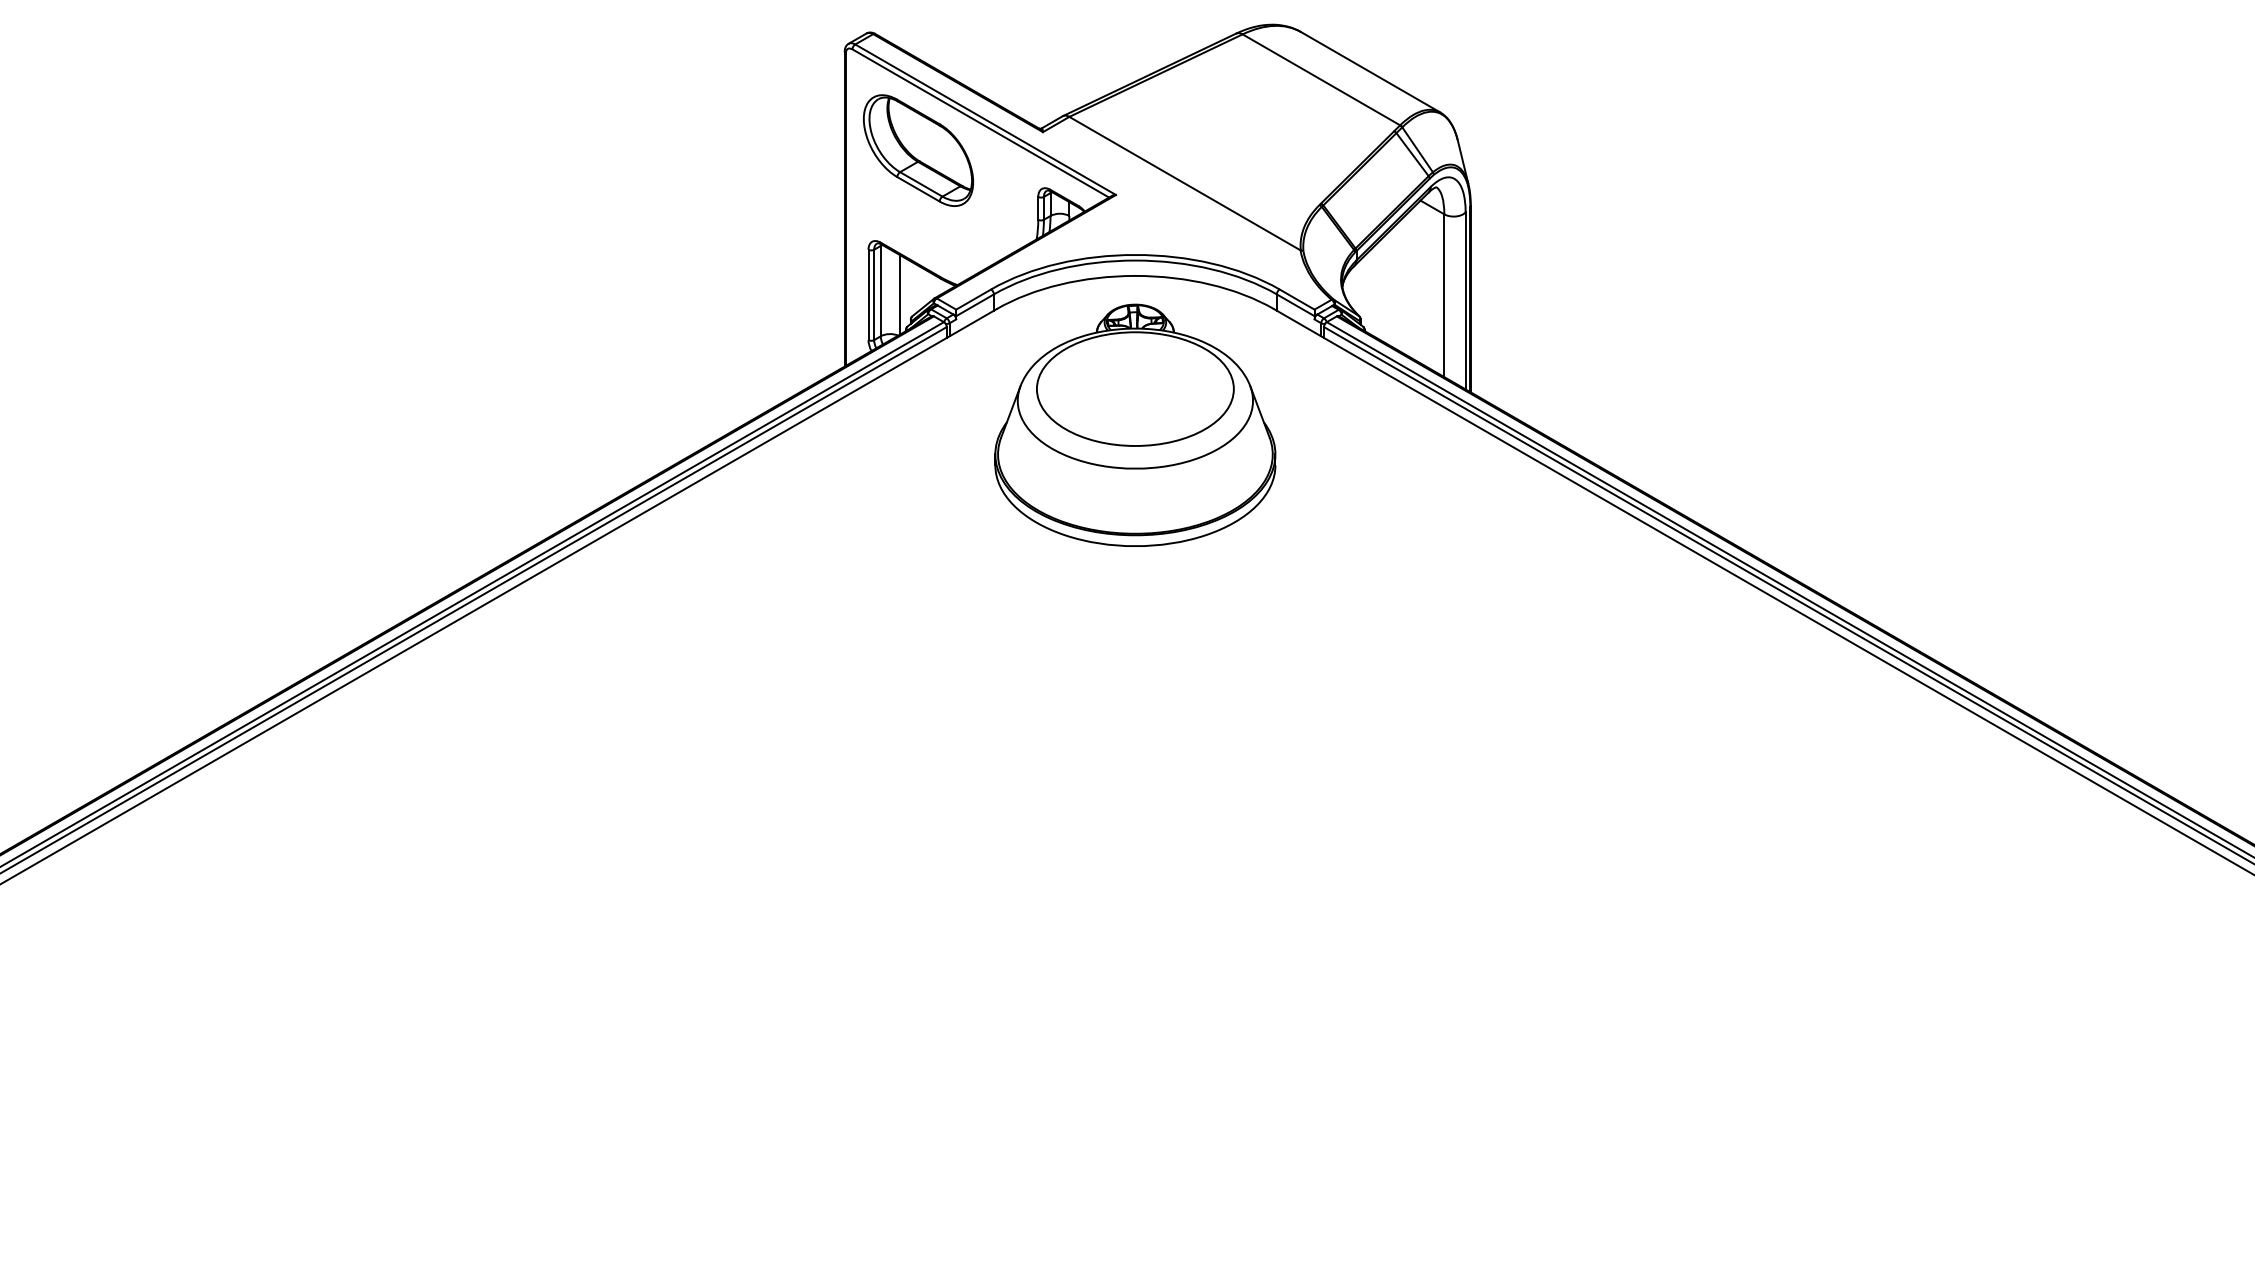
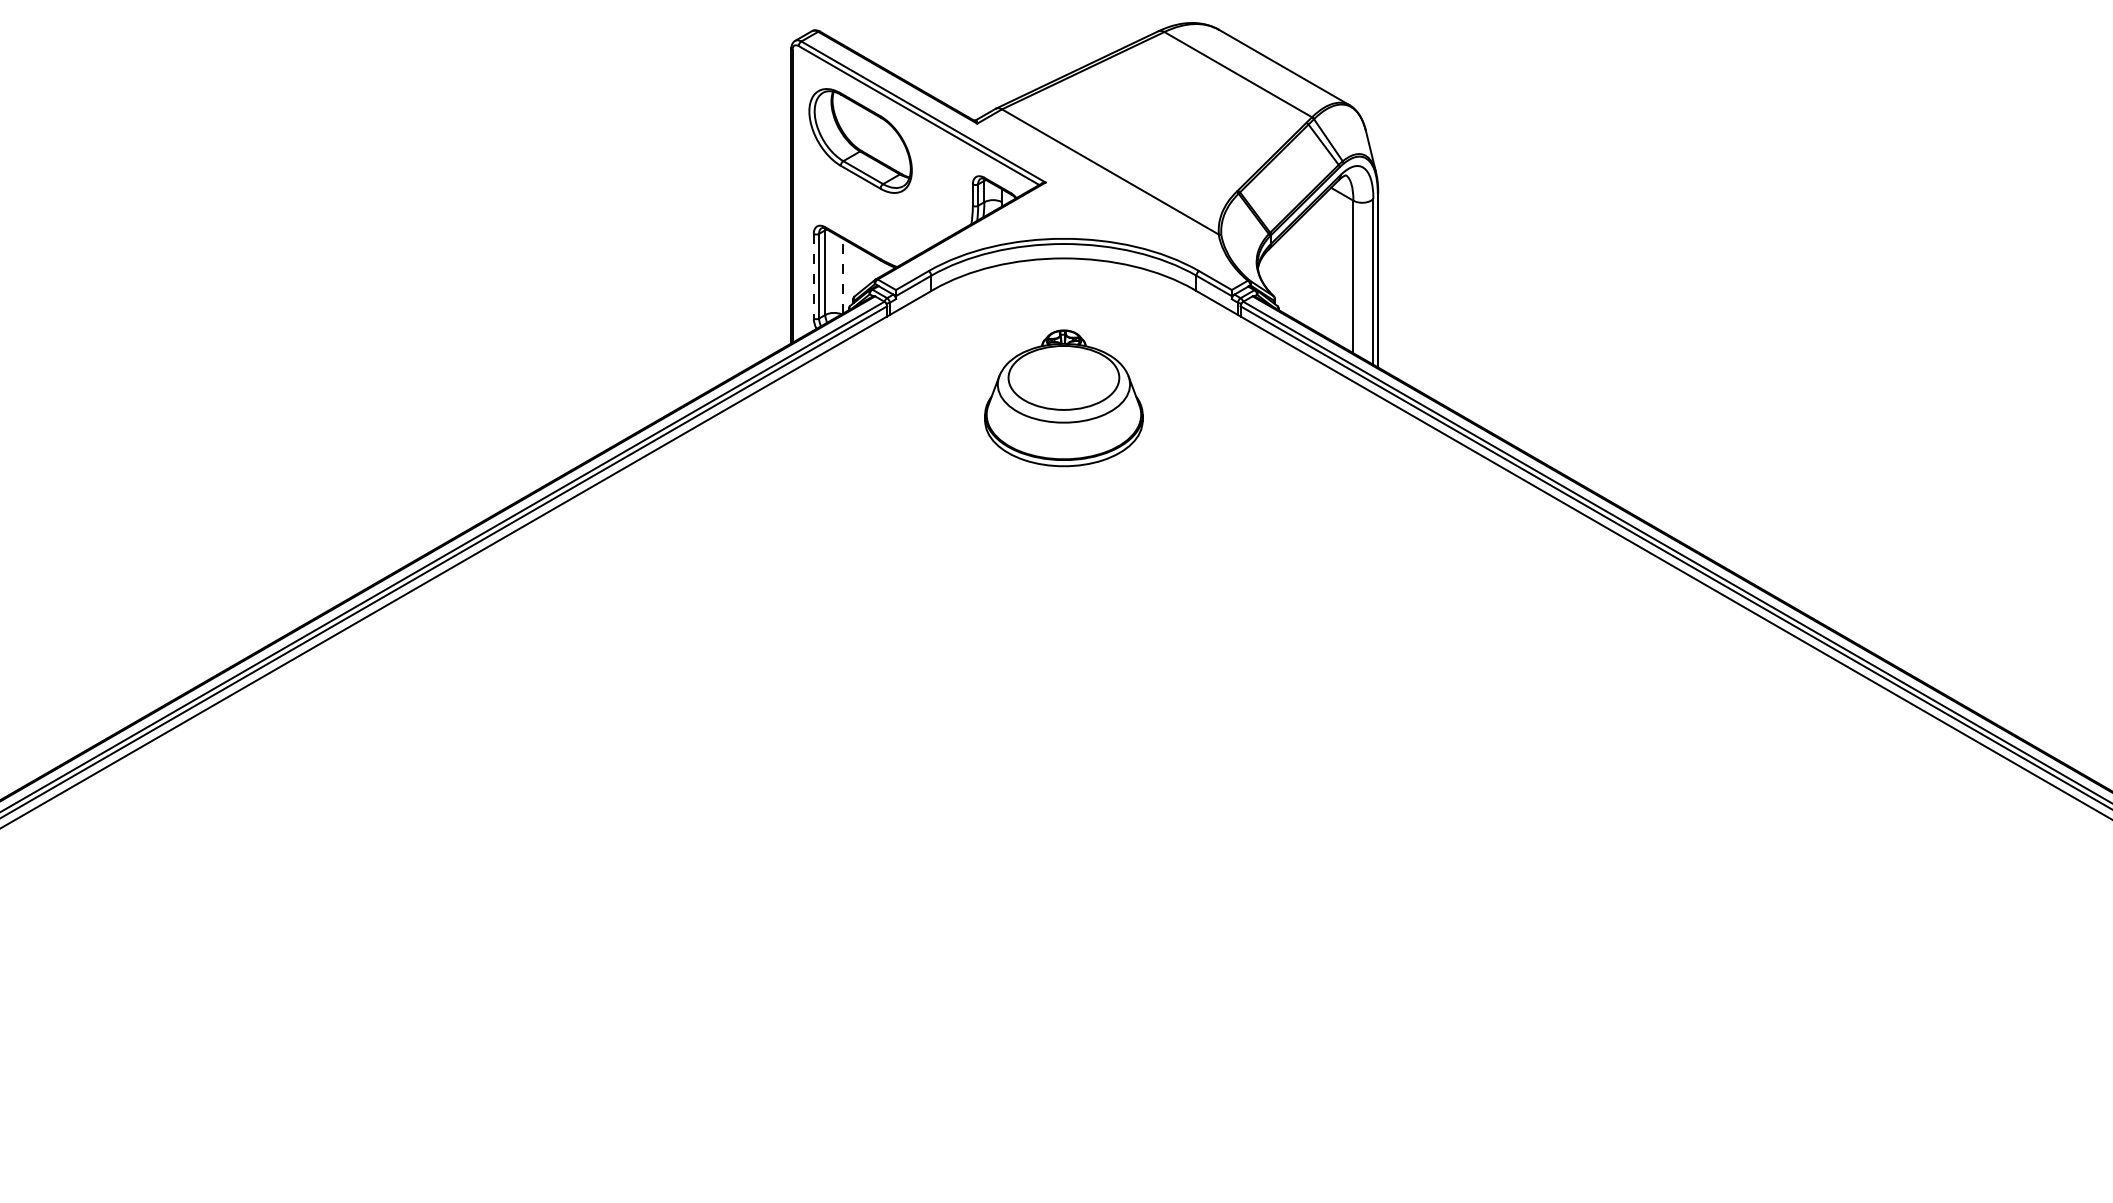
line: (899, 294) -> (842, 275), solid -> dashed
line: (868, 295) -> (813, 276), solid -> dashed
part: (1135, 424) -> (1063, 397), size x0.6

